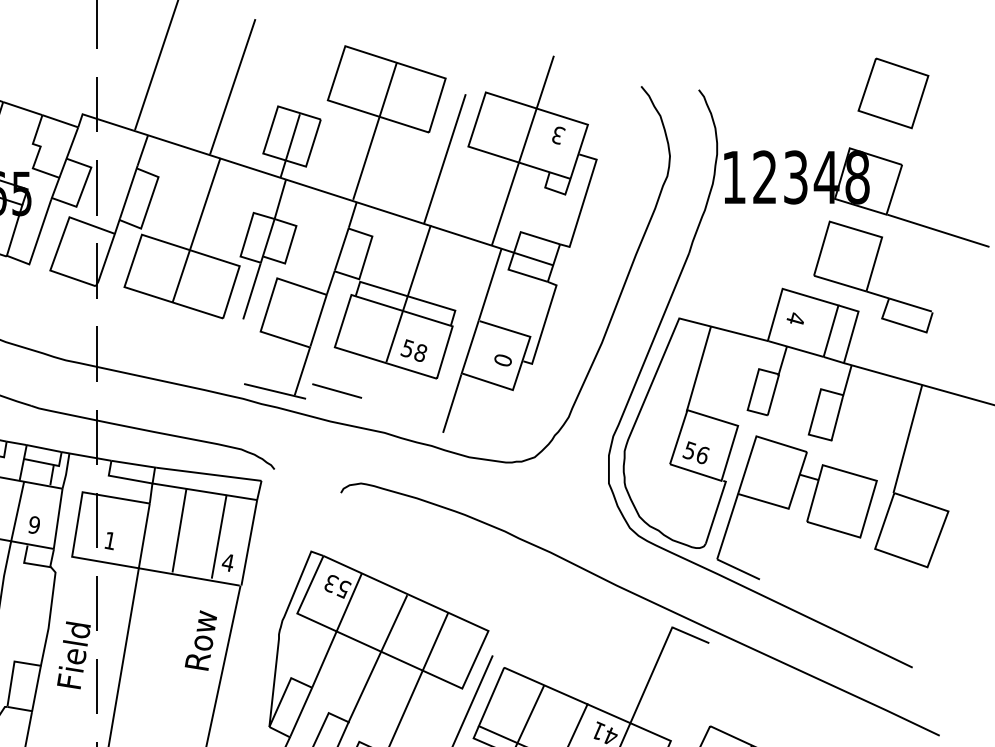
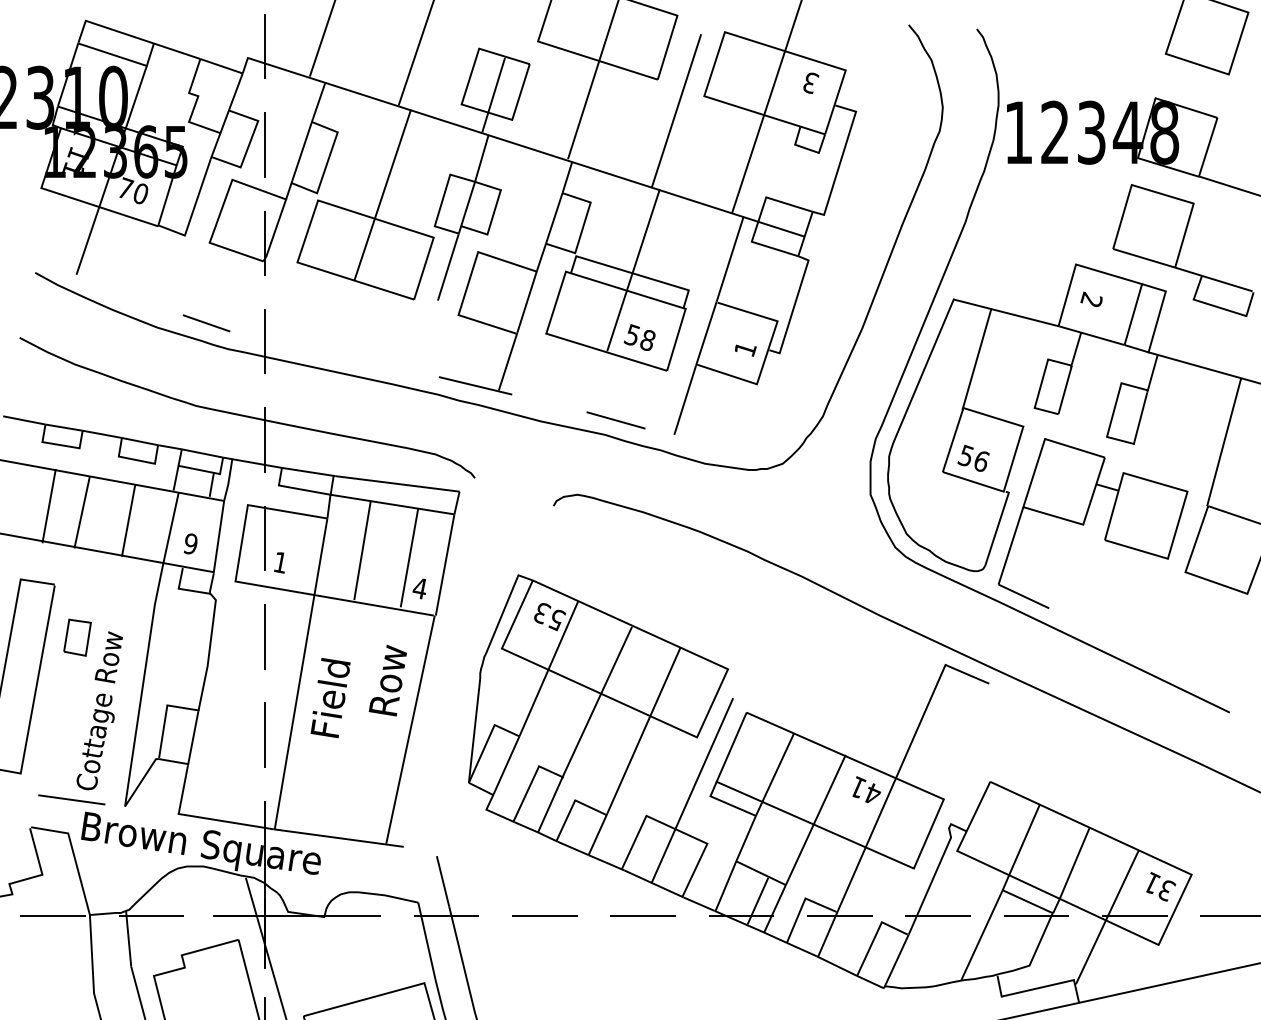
text: (795, 317) -> (1091, 298), 4 -> 2
line: (47, 338) -> (206, 323), added
text: (503, 360) -> (745, 349), 0 -> 1
line: (336, 391) -> (615, 420), moved
text: (73, 655) -> (330, 698), moved

